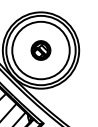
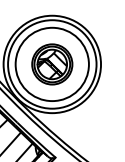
part: (40, 50) -> (51, 64), size x1.67

